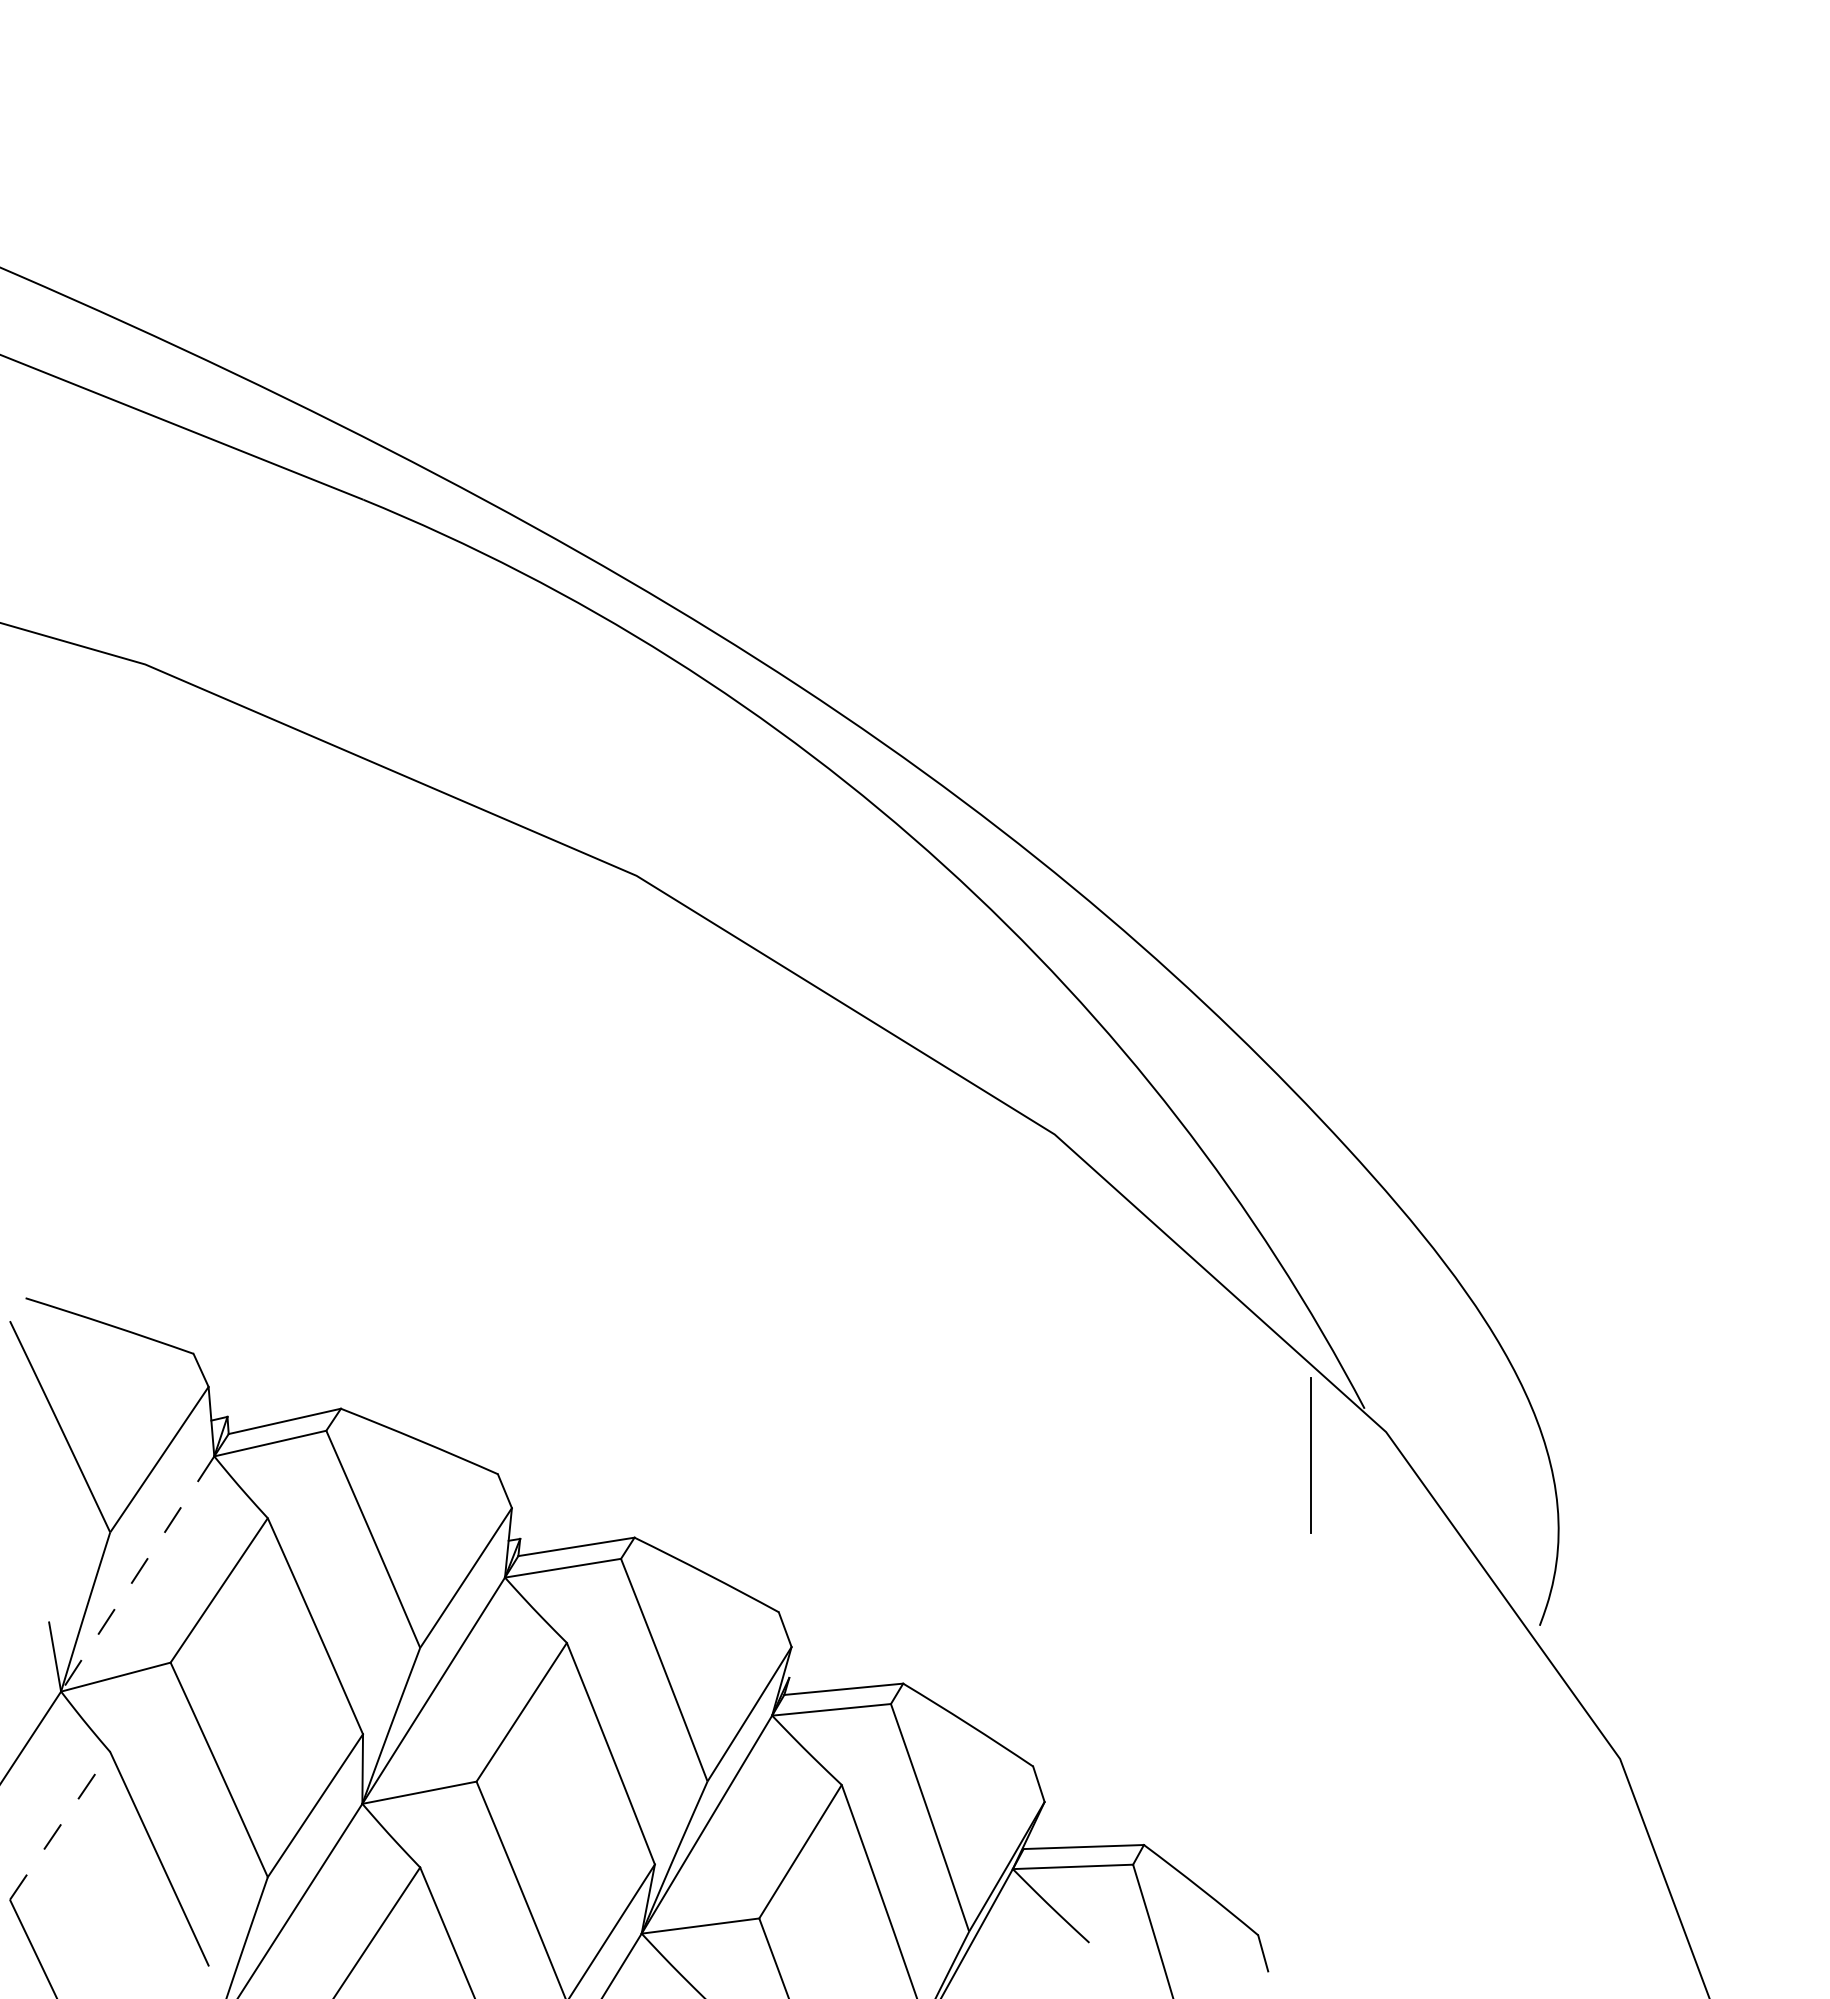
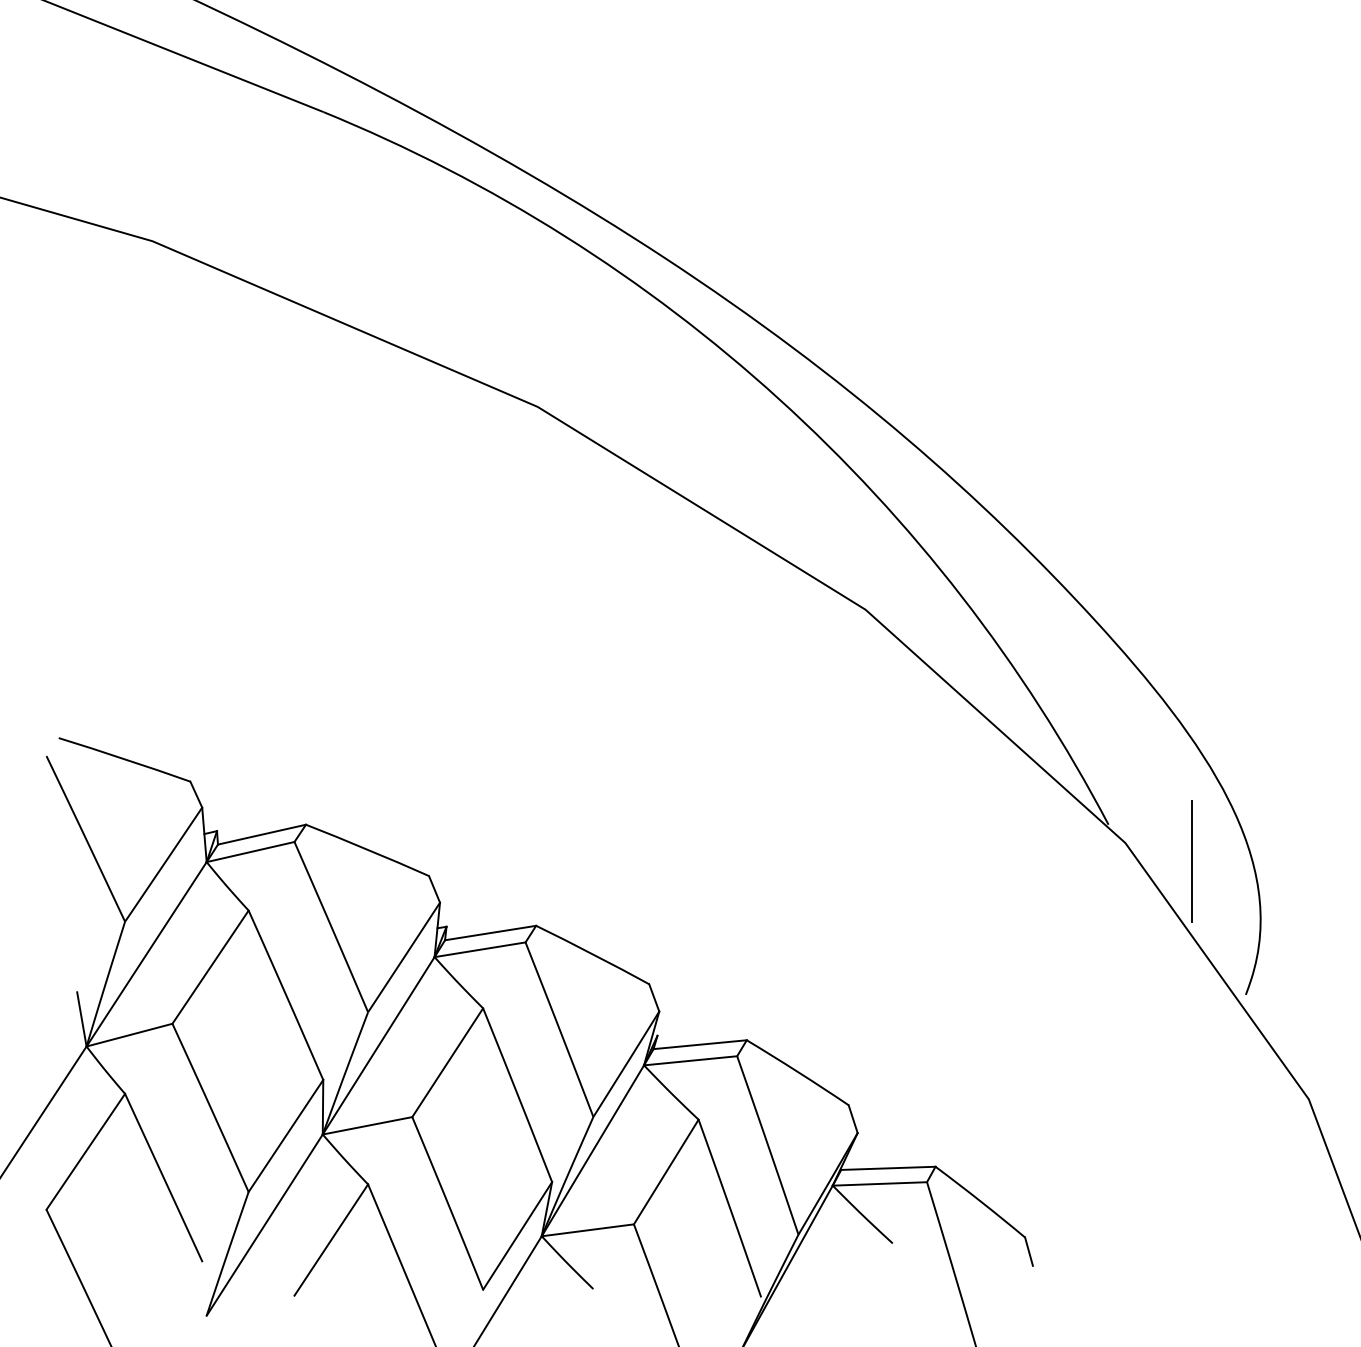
line: (1310, 1455) -> (1191, 861), moved
line: (137, 1574) -> (146, 954), dashed -> solid
line: (60, 1825) -> (86, 1151), dashed -> solid

